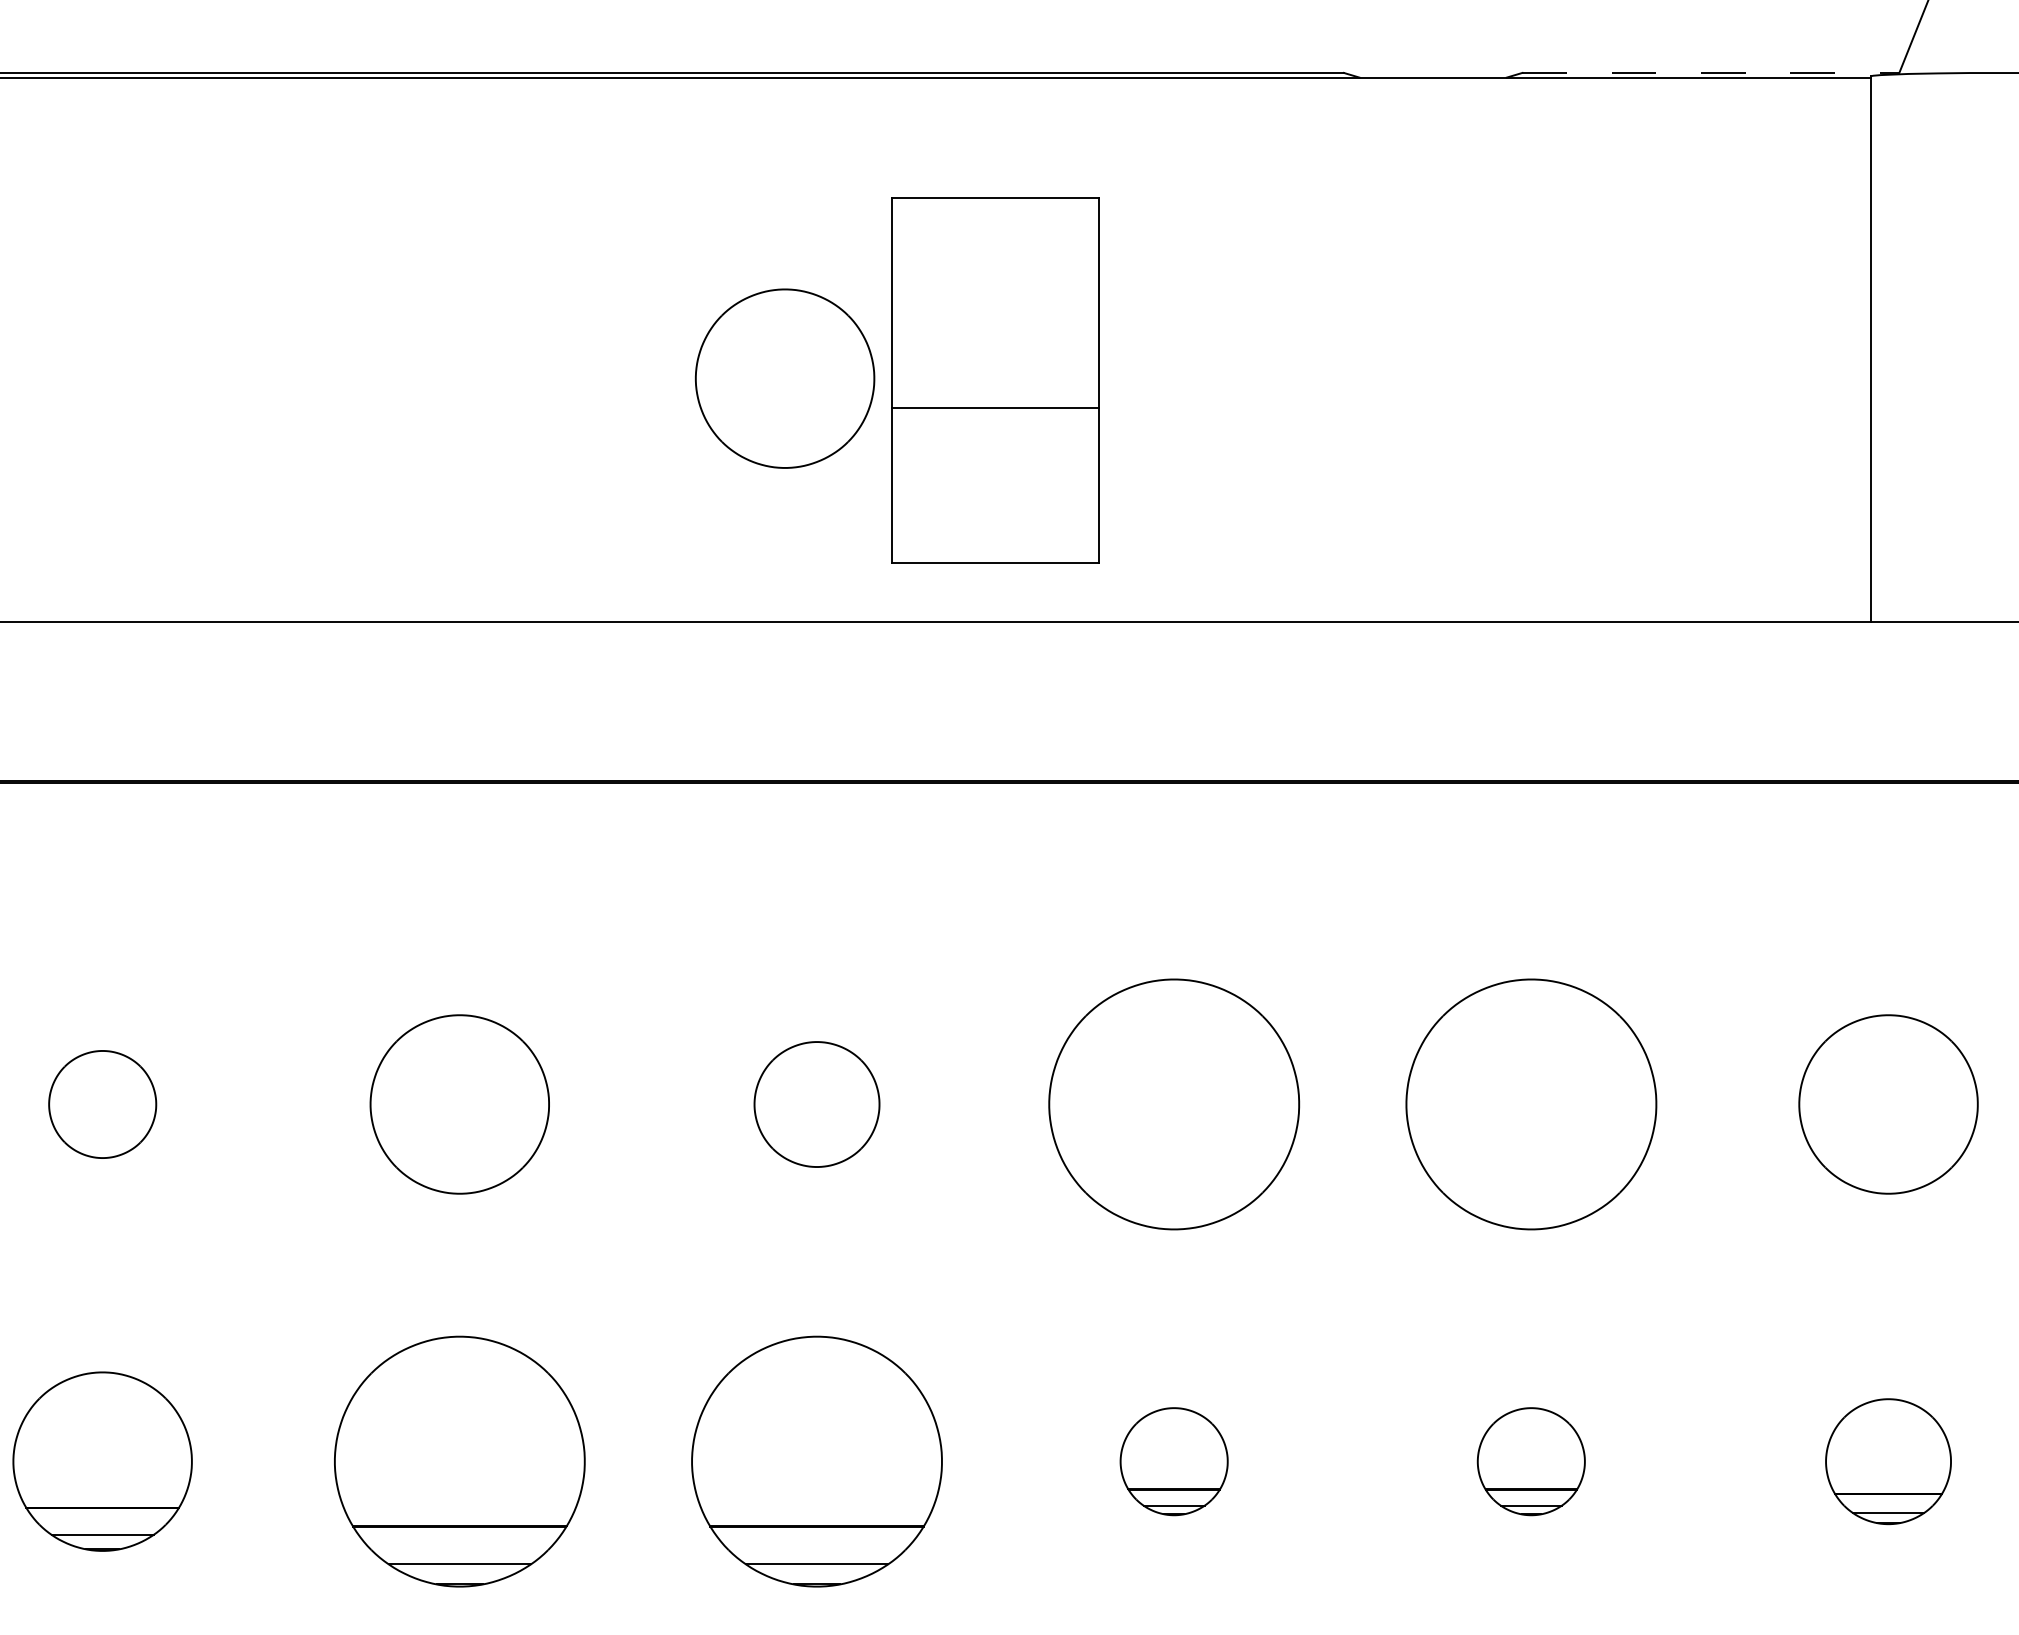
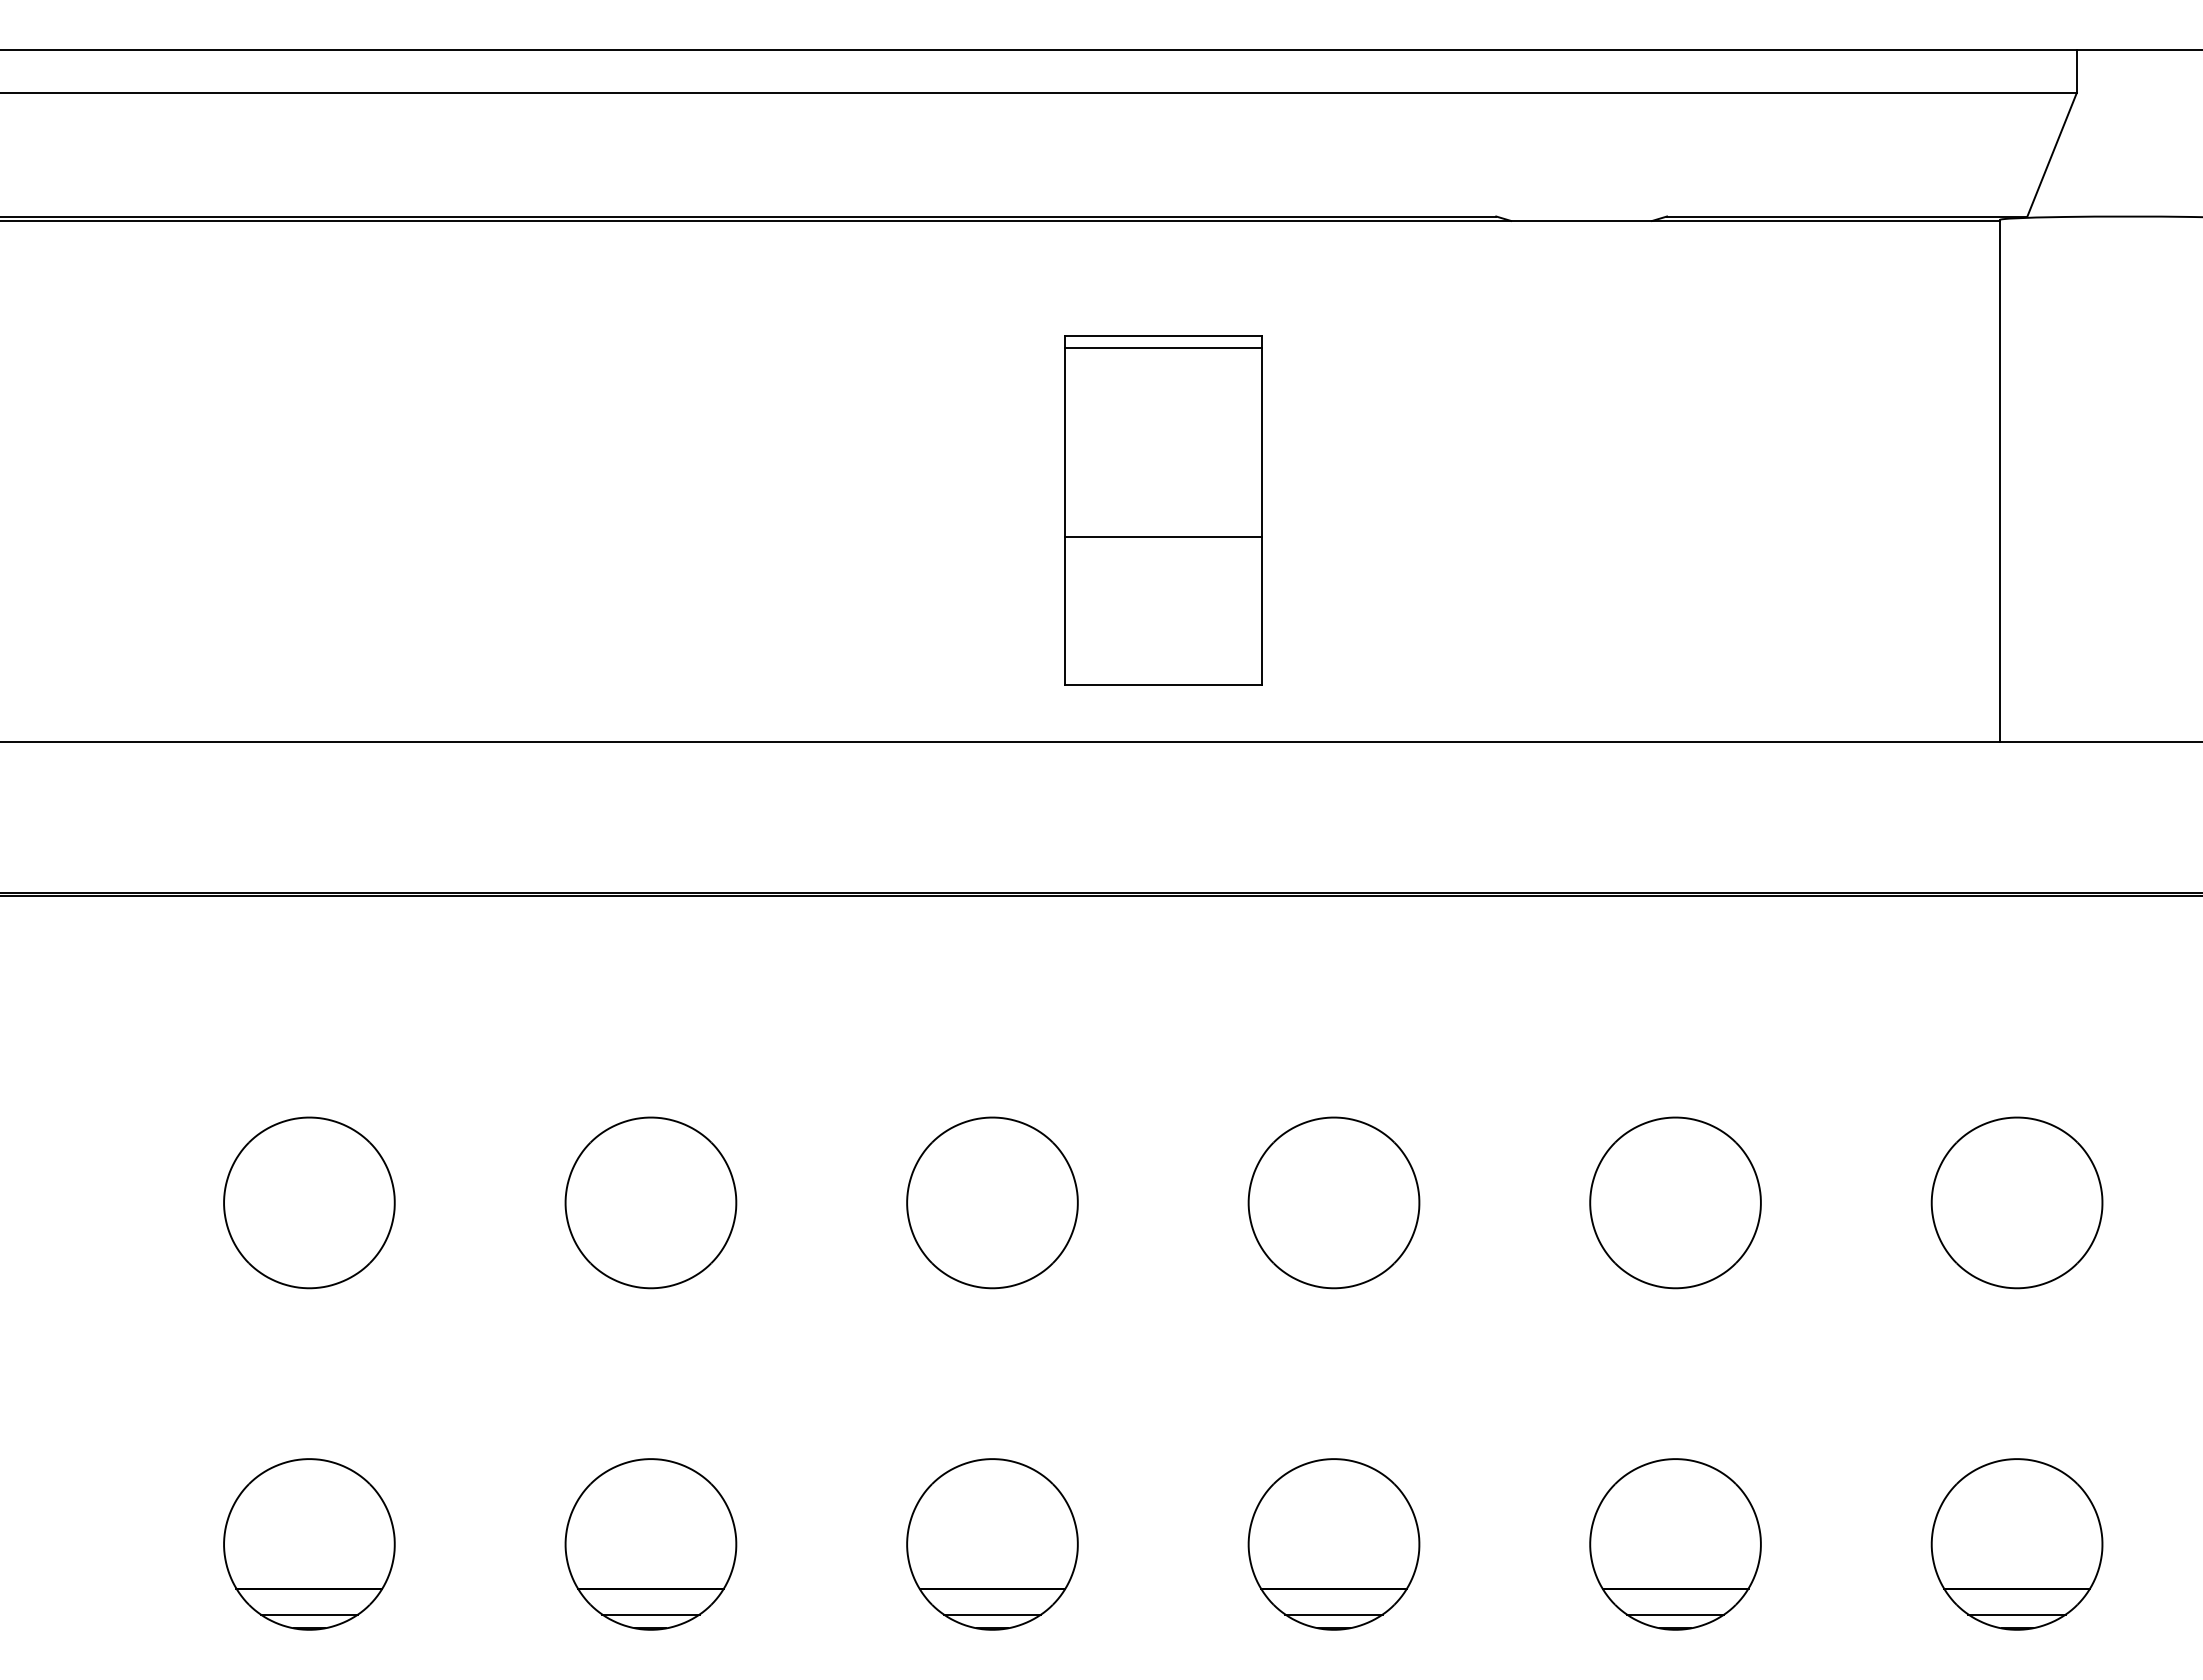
line: (1711, 72) -> (1847, 216), dashed -> solid
line: (995, 209) -> (1163, 347), added
part: (784, 378) -> (961, 508), removed
part: (102, 1104) -> (309, 1202), size x1.67
part: (817, 1104) -> (992, 1202), size x1.43
part: (1173, 1104) -> (1333, 1202), size x0.71
part: (1531, 1104) -> (1675, 1202), size x0.71
part: (459, 1461) -> (650, 1544), size x0.71
part: (817, 1461) -> (992, 1544), size x0.71
part: (1173, 1461) -> (1333, 1544), size x1.67
part: (1531, 1461) -> (1675, 1544), size x1.67
part: (1887, 1461) -> (2016, 1544), size x1.43

